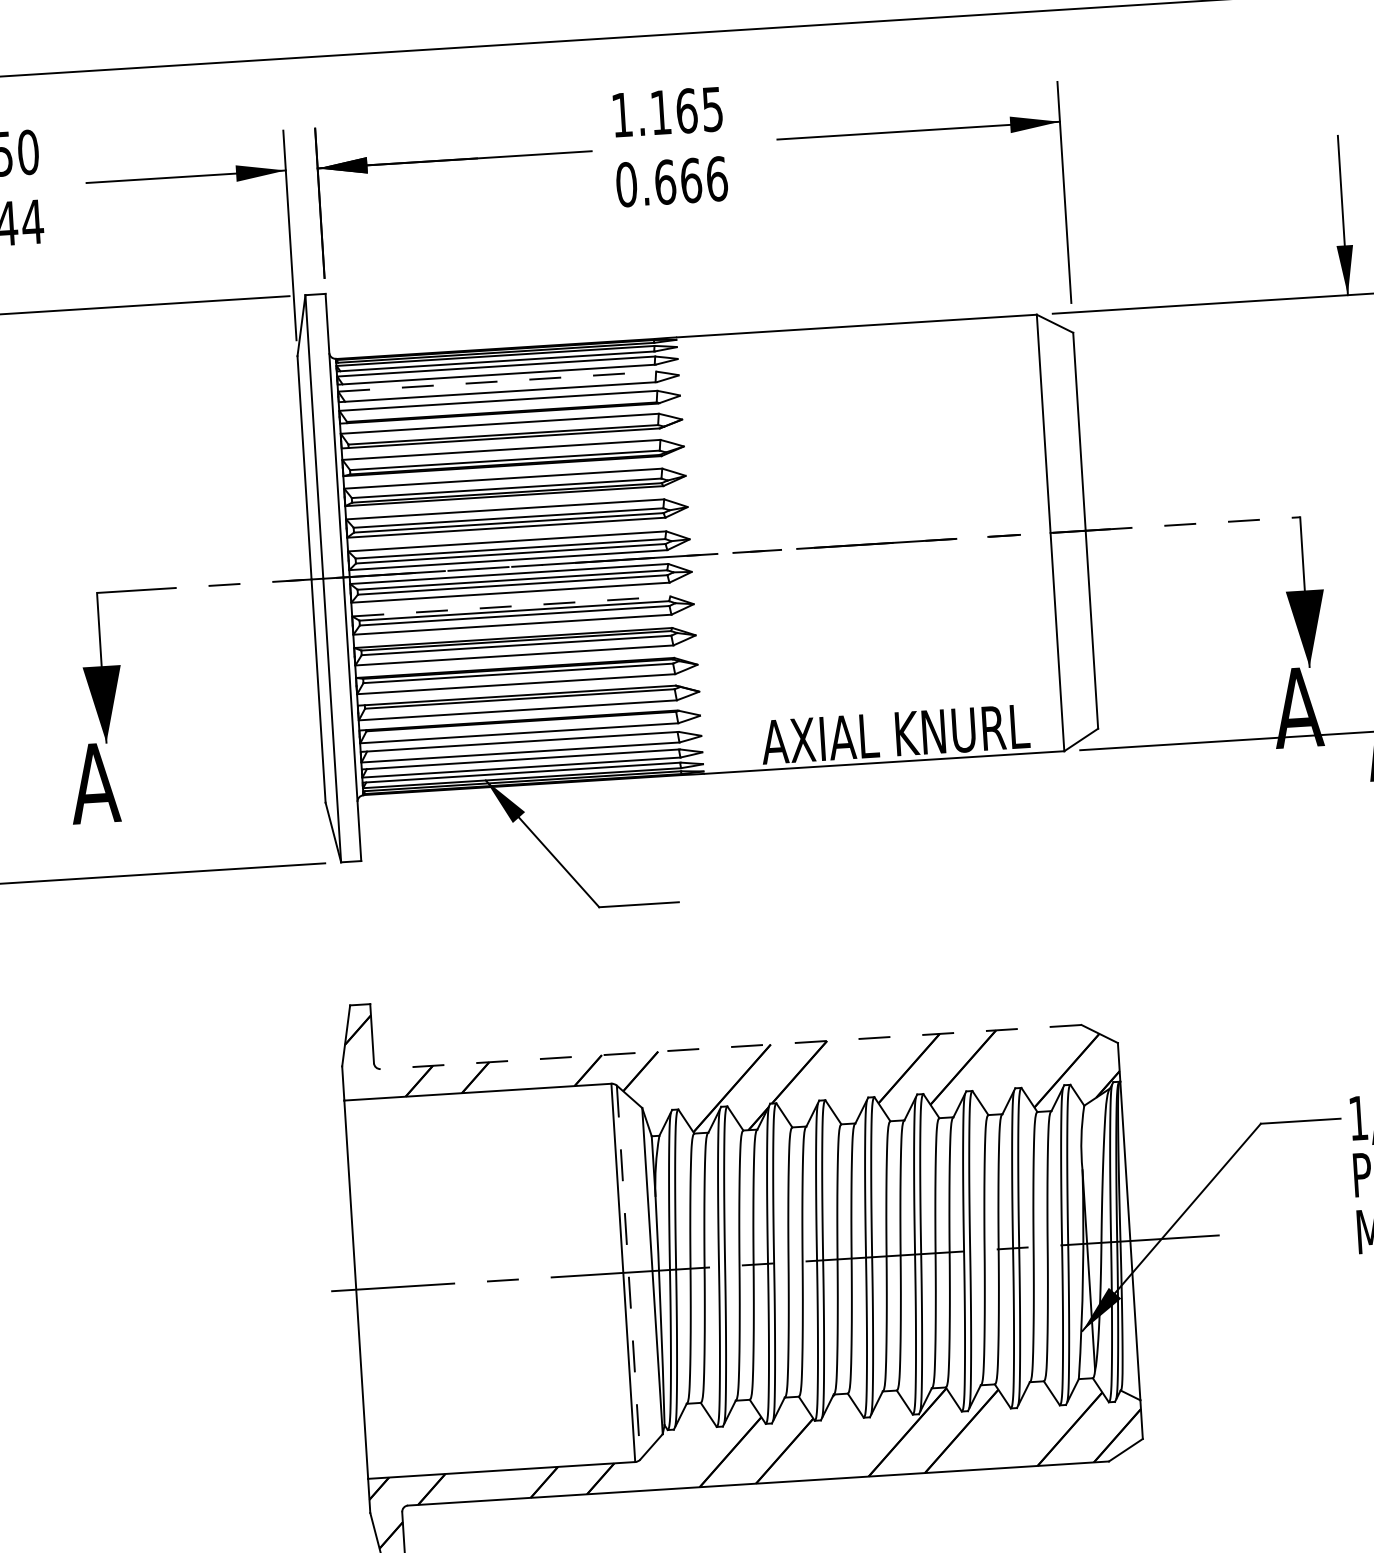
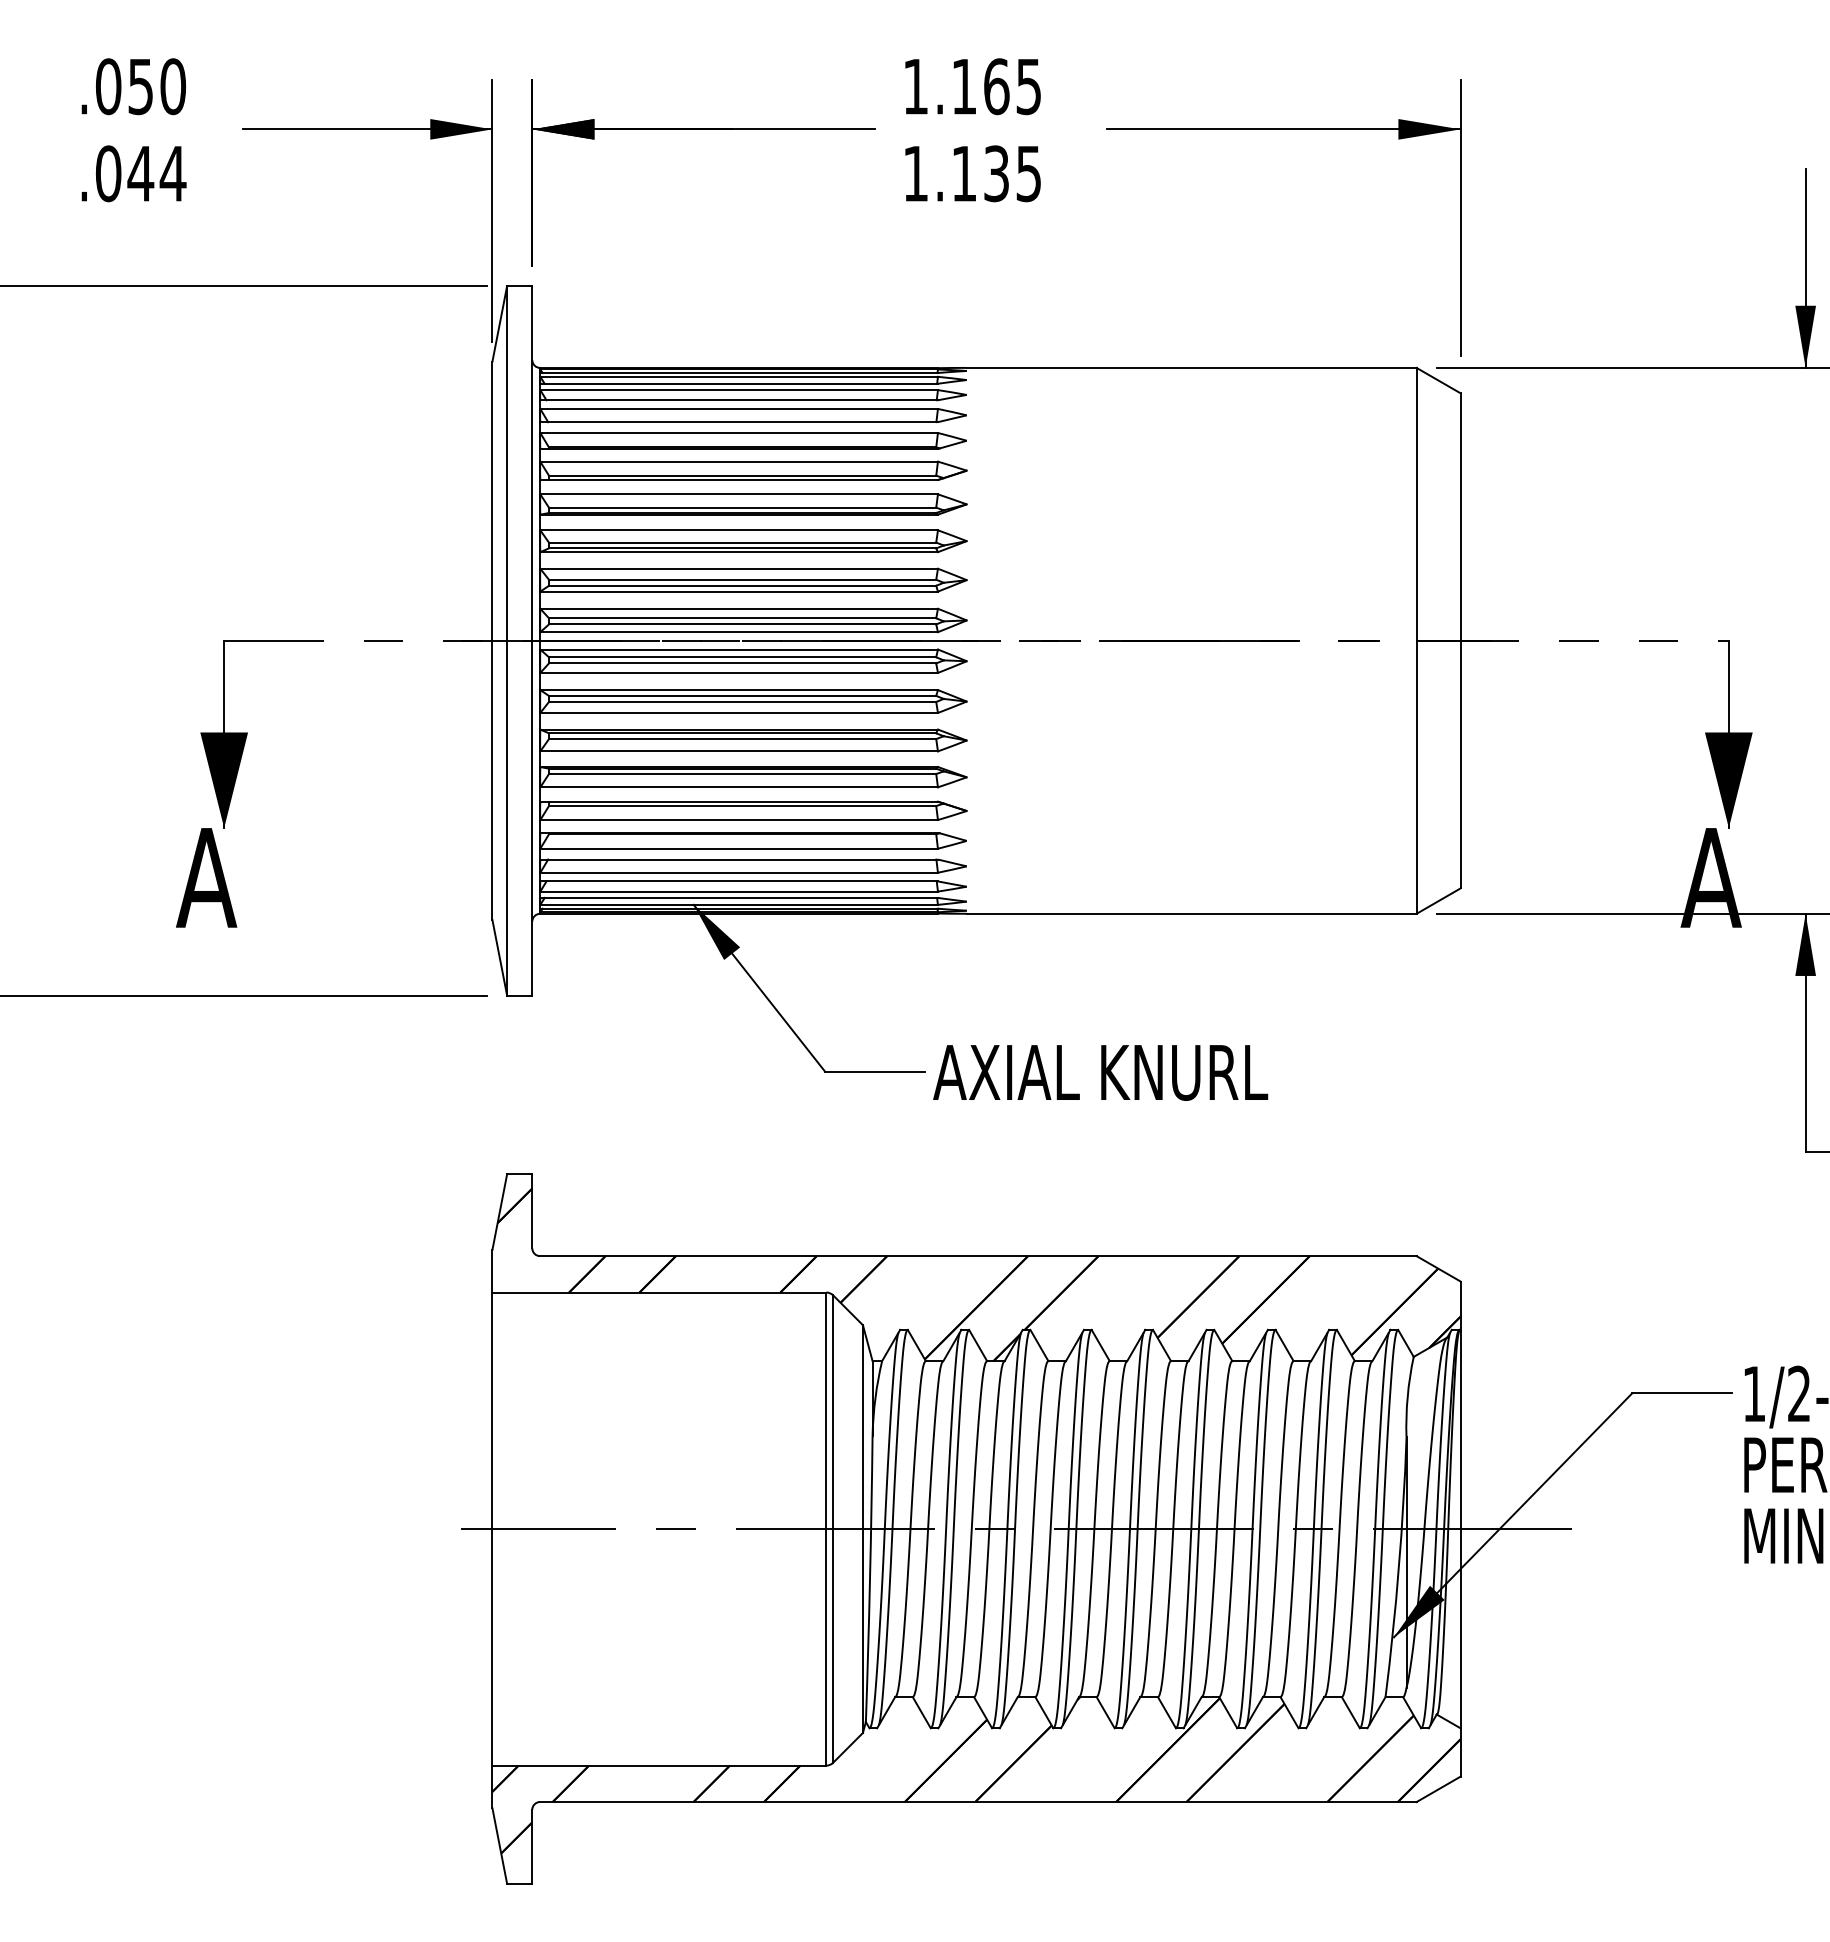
text: (671, 181) -> (972, 173), 0.666 -> 1.135
line: (497, 381) -> (739, 408), dashed -> solid
line: (511, 606) -> (739, 690), dashed -> solid
text: (895, 734) -> (1100, 1072), moved
line: (730, 1047) -> (977, 1256), dashed -> solid
line: (628, 1272) -> (833, 1529), dashed -> solid

